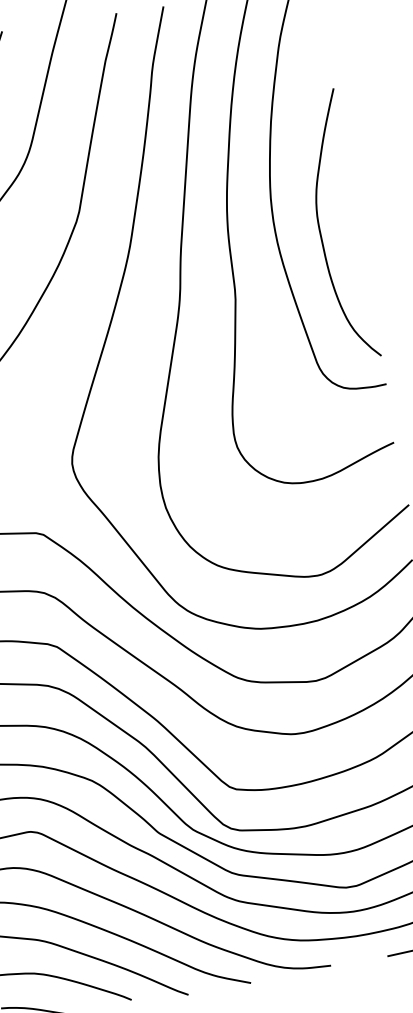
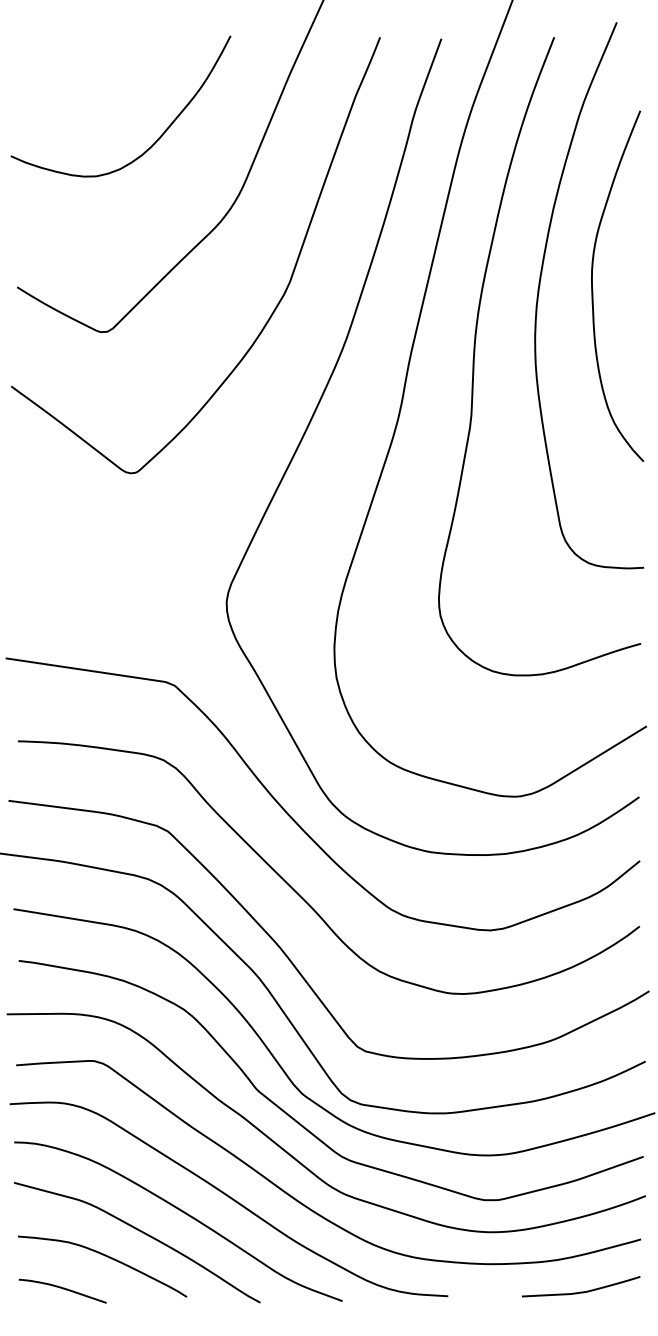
curve: (320, 230) -> (593, 289), moved

